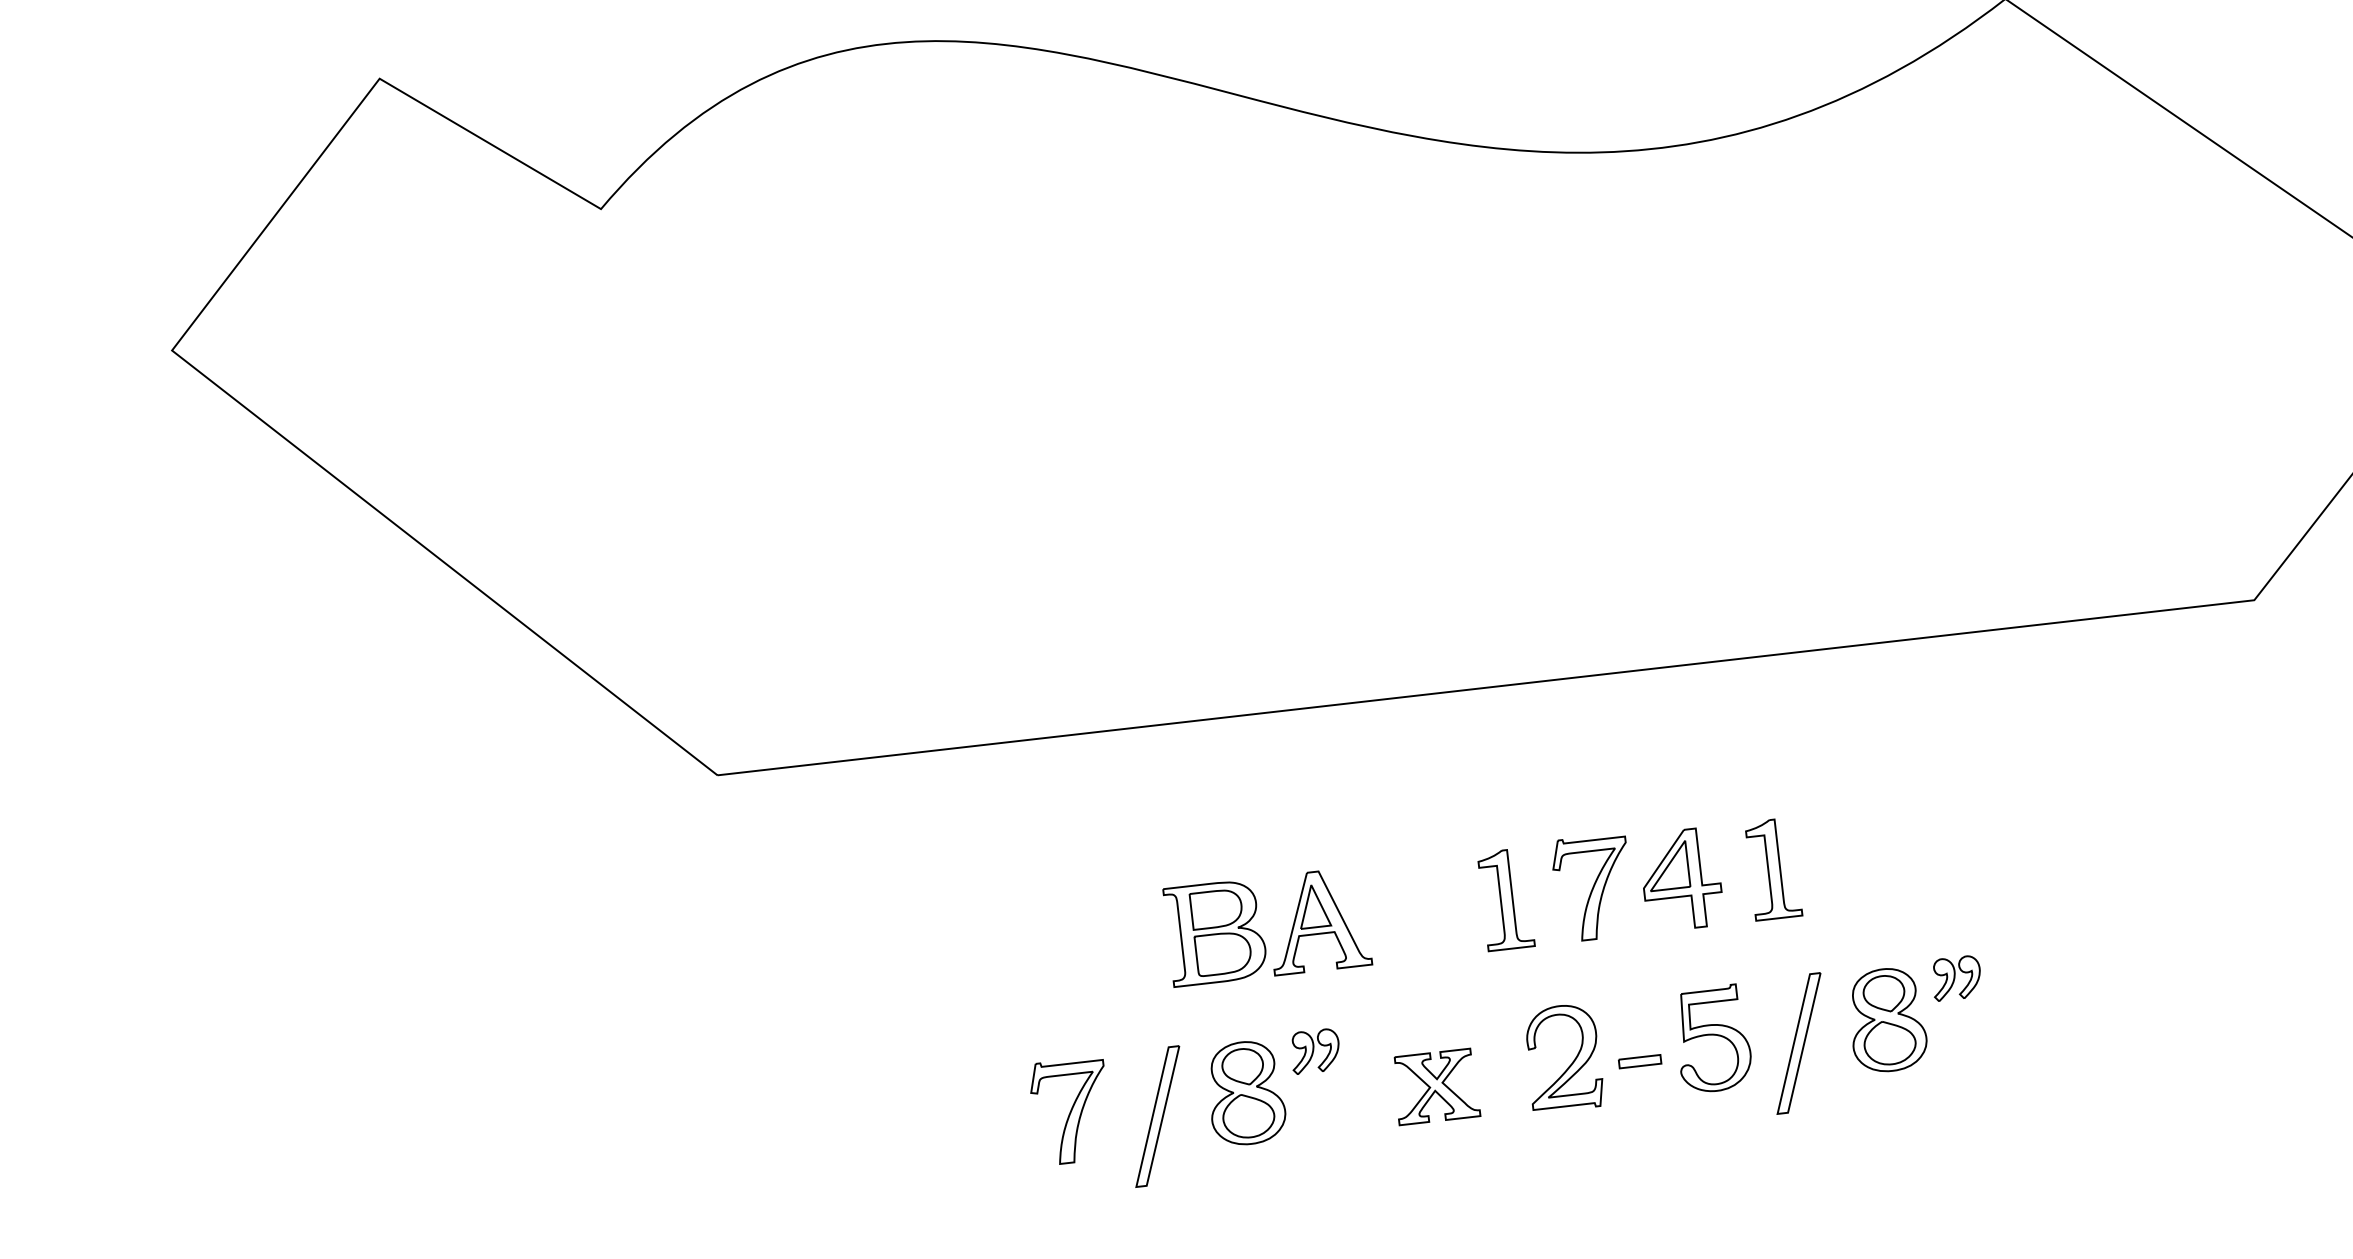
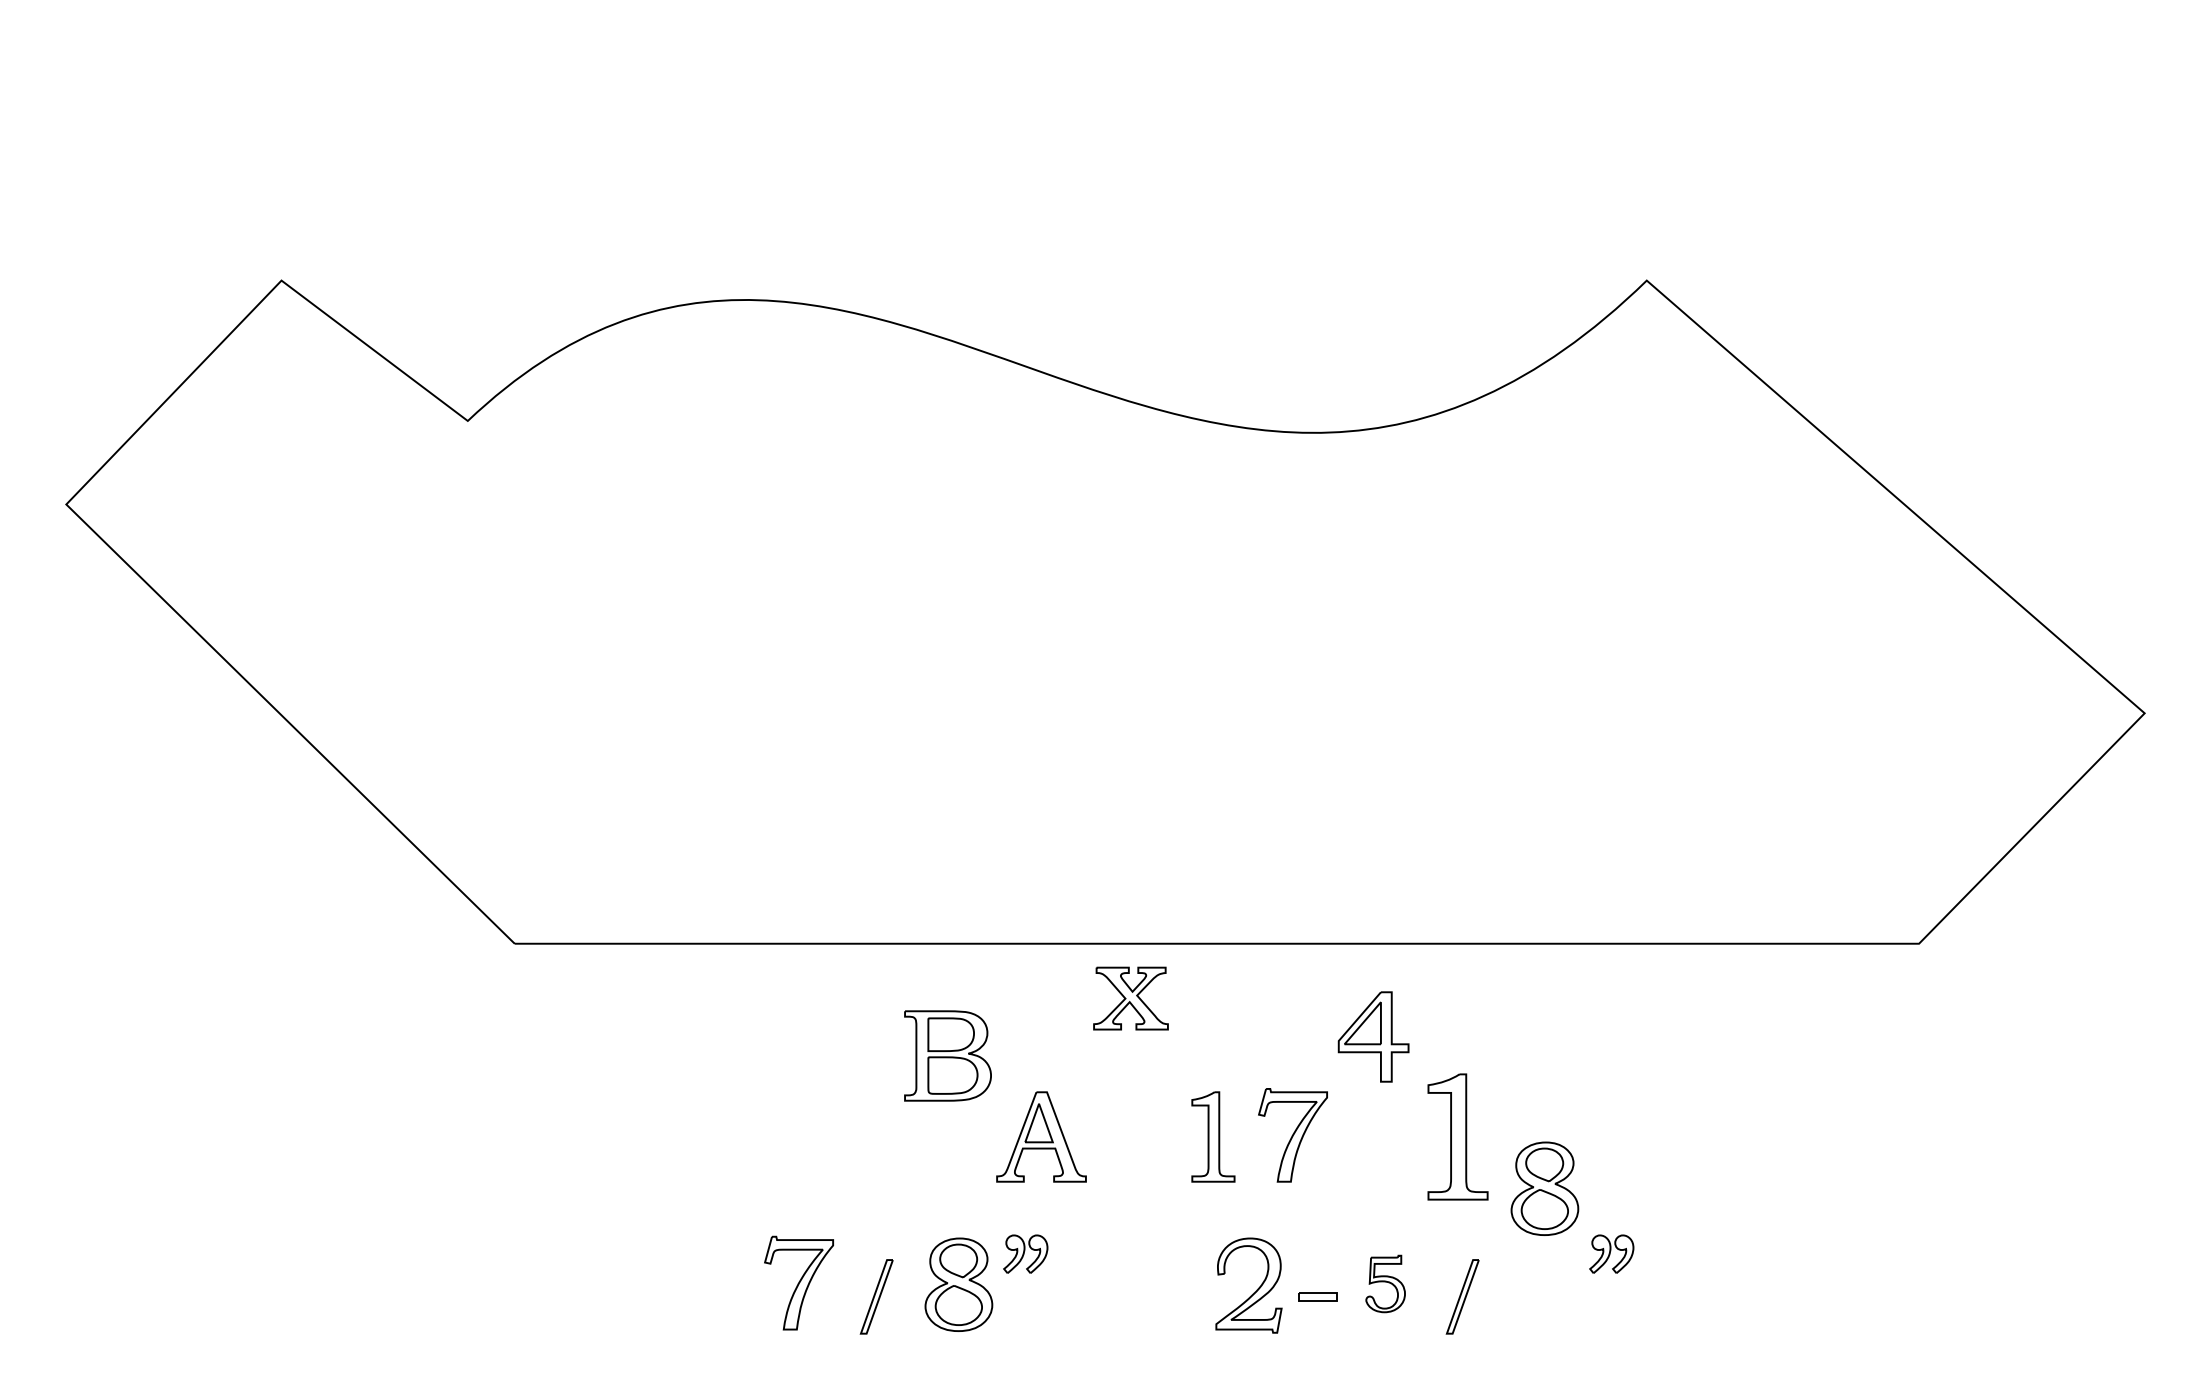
part: (1773, 868) -> (1457, 1136), size x1.4
part: (1681, 879) -> (1373, 1036), moved
part: (1215, 932) -> (947, 1055), moved
part: (1886, 1019) -> (1544, 1188), moved
part: (1712, 1038) -> (1385, 1283), size x0.6
part: (1798, 1043) -> (1462, 1296), size x0.6
part: (1435, 1086) -> (1130, 998), moved
part: (1157, 1116) -> (876, 1296), size x0.6

